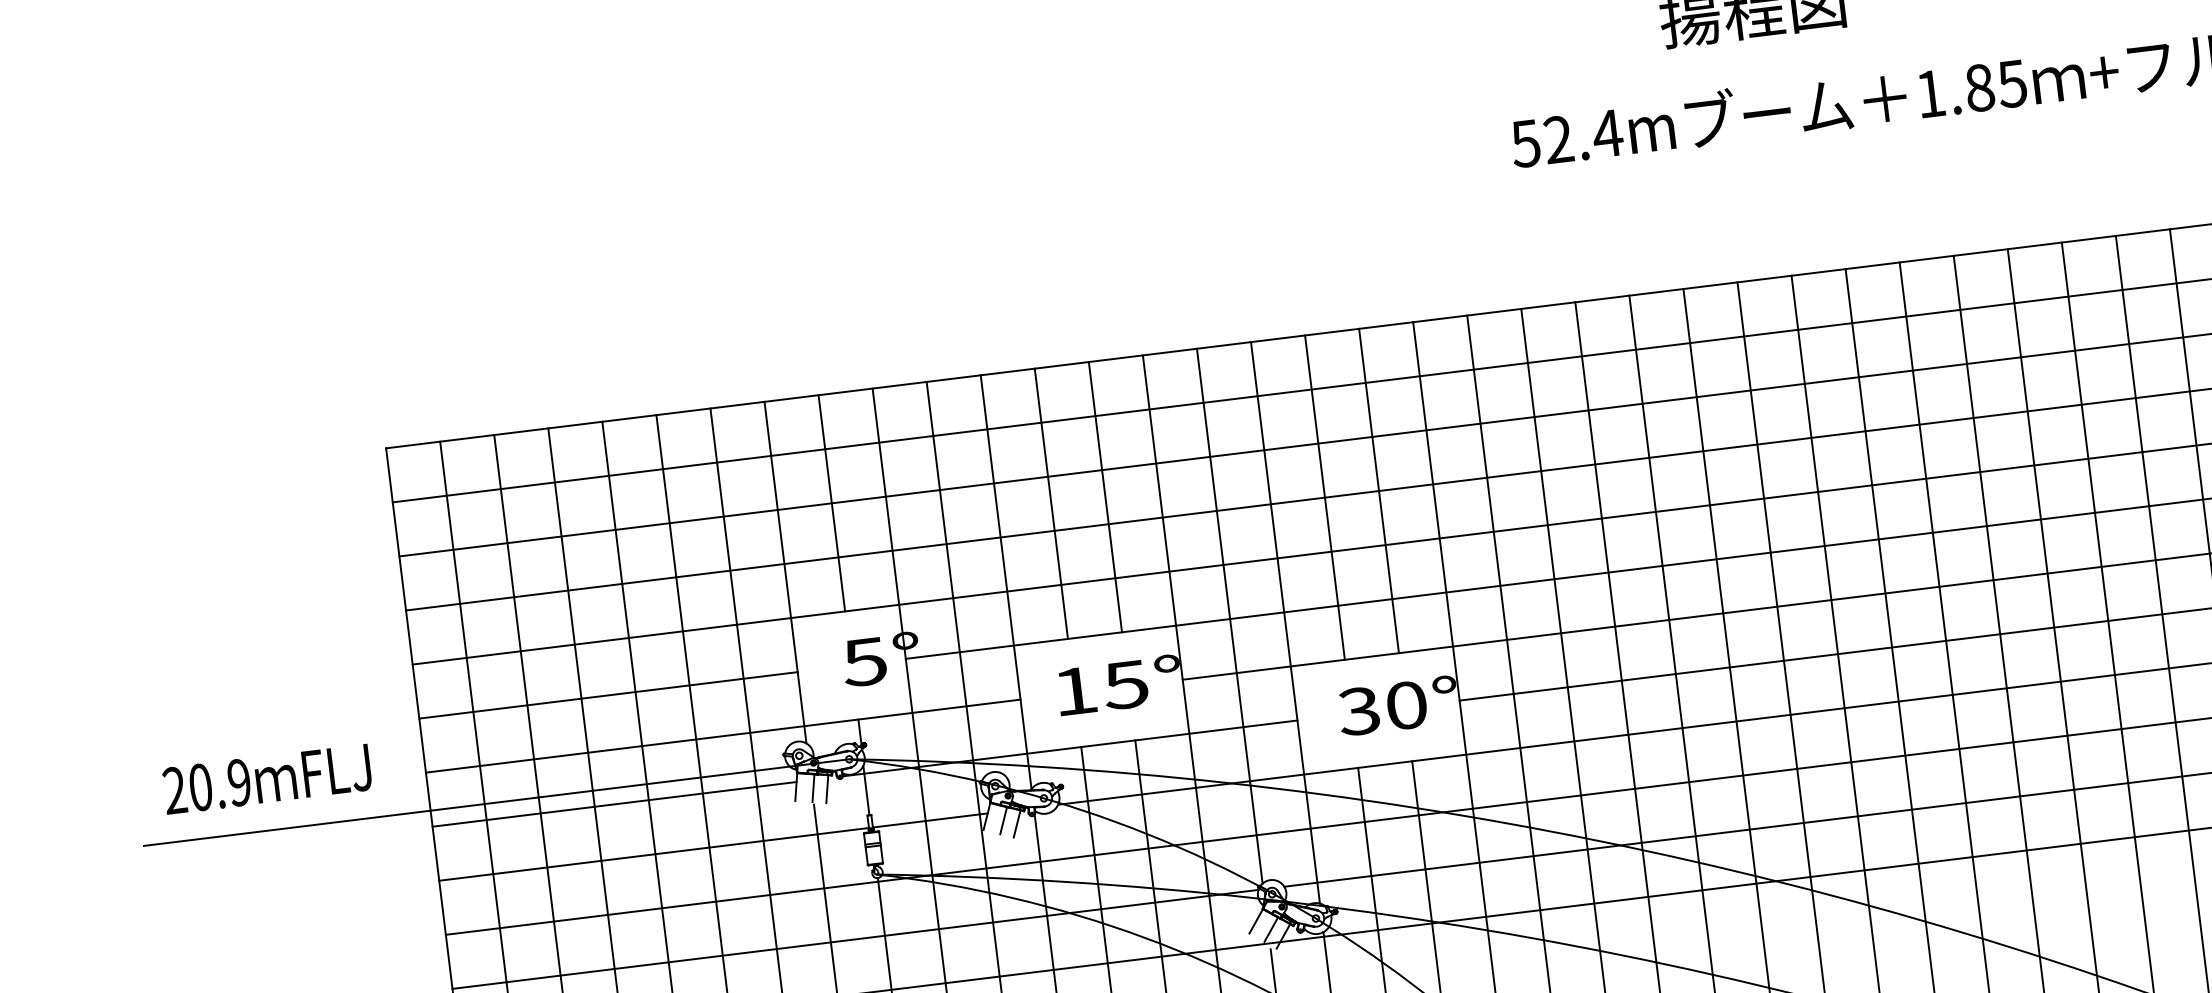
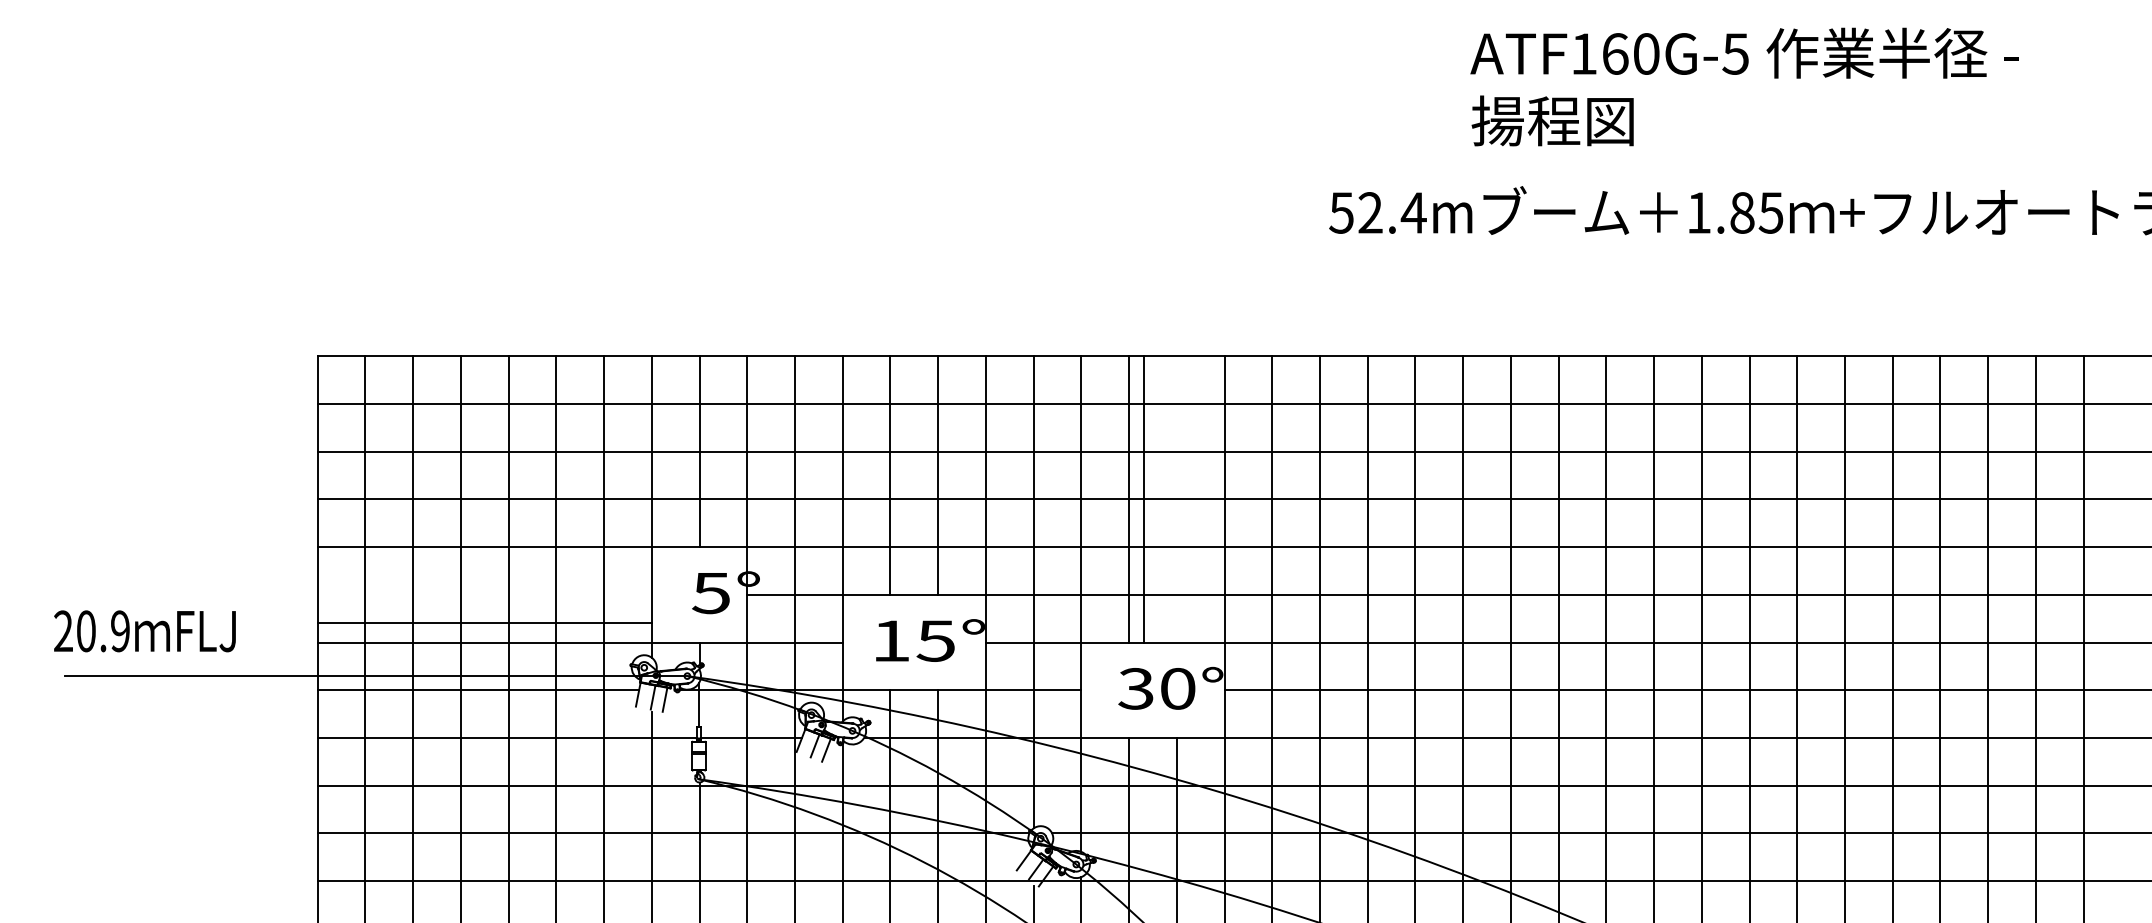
line: (1378, 491) -> (1143, 499), moved
line: (608, 695) -> (484, 622), moved
text: (266, 779) -> (144, 631), moved

